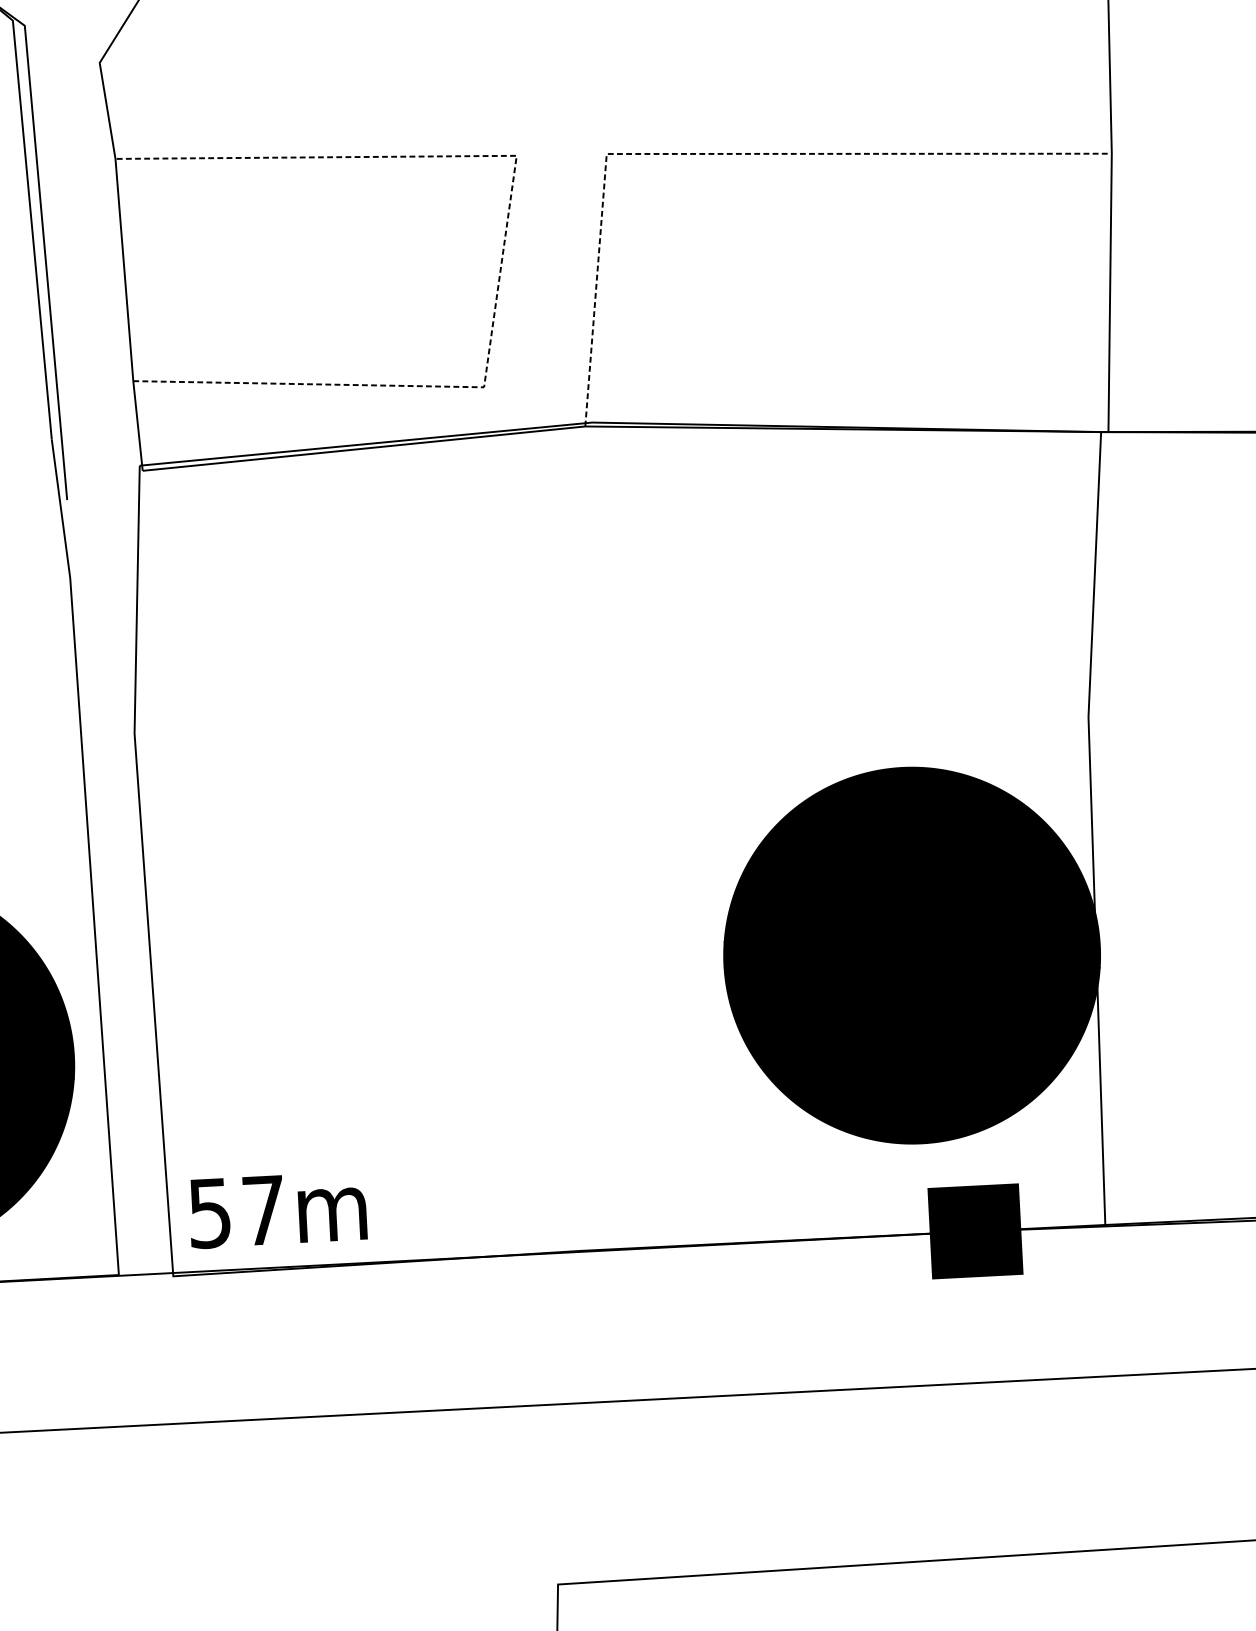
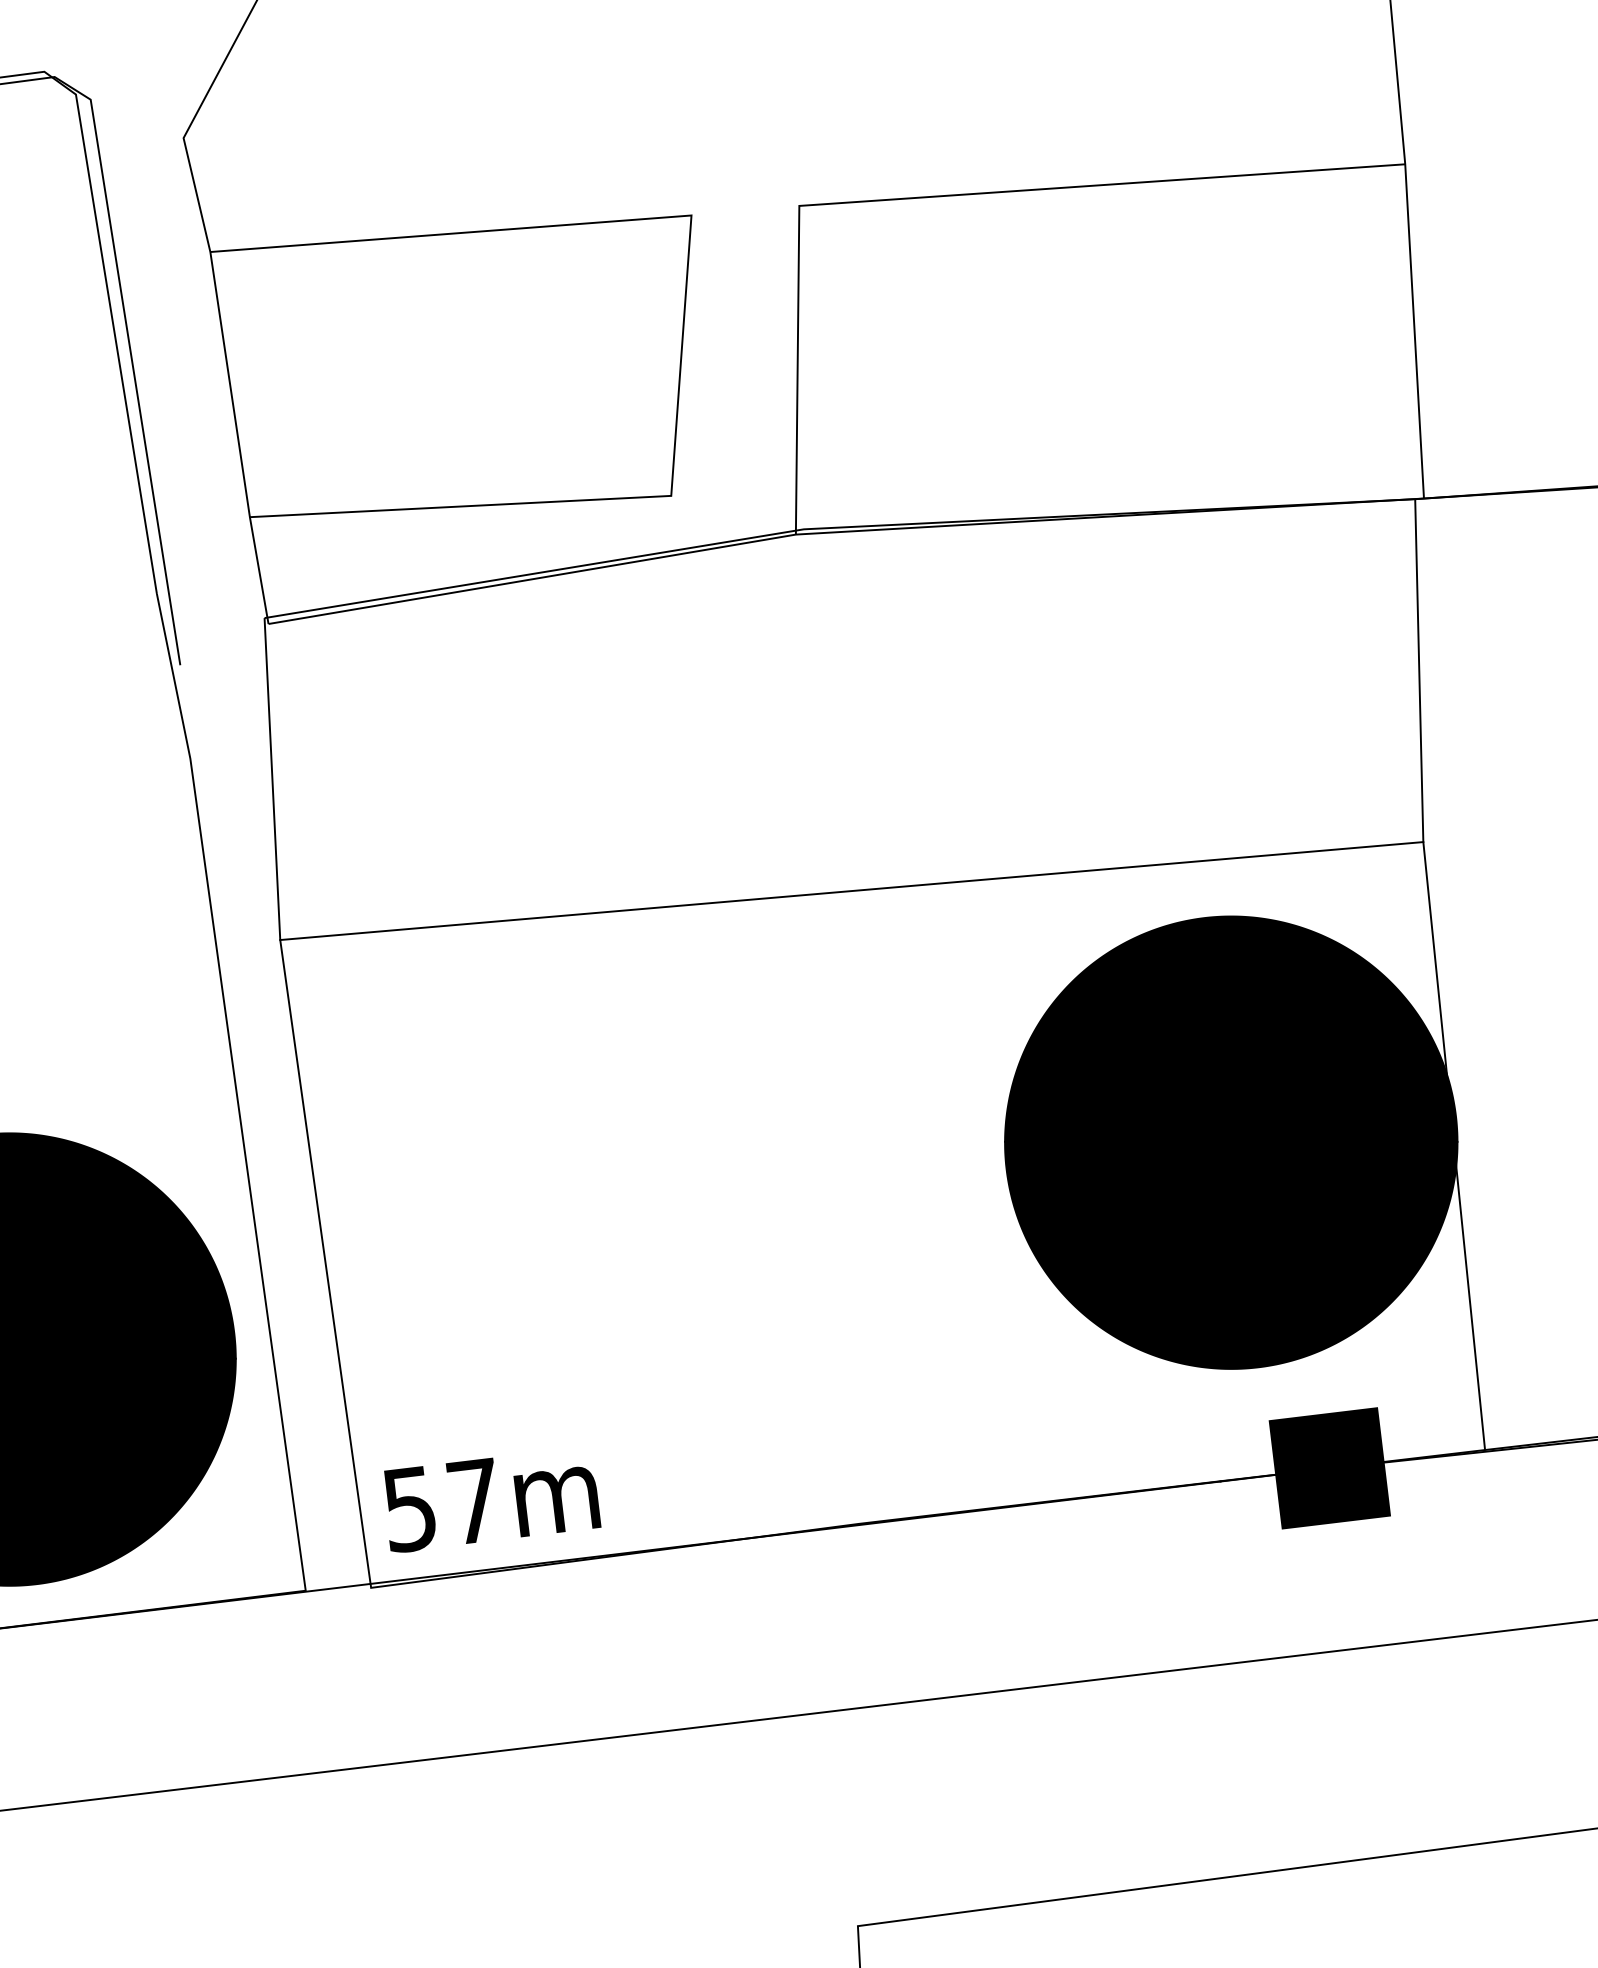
line: (721, 153) -> (937, 196), dashed -> solid
line: (503, 245) -> (683, 324), dashed -> solid
line: (611, 725) -> (851, 891), added

